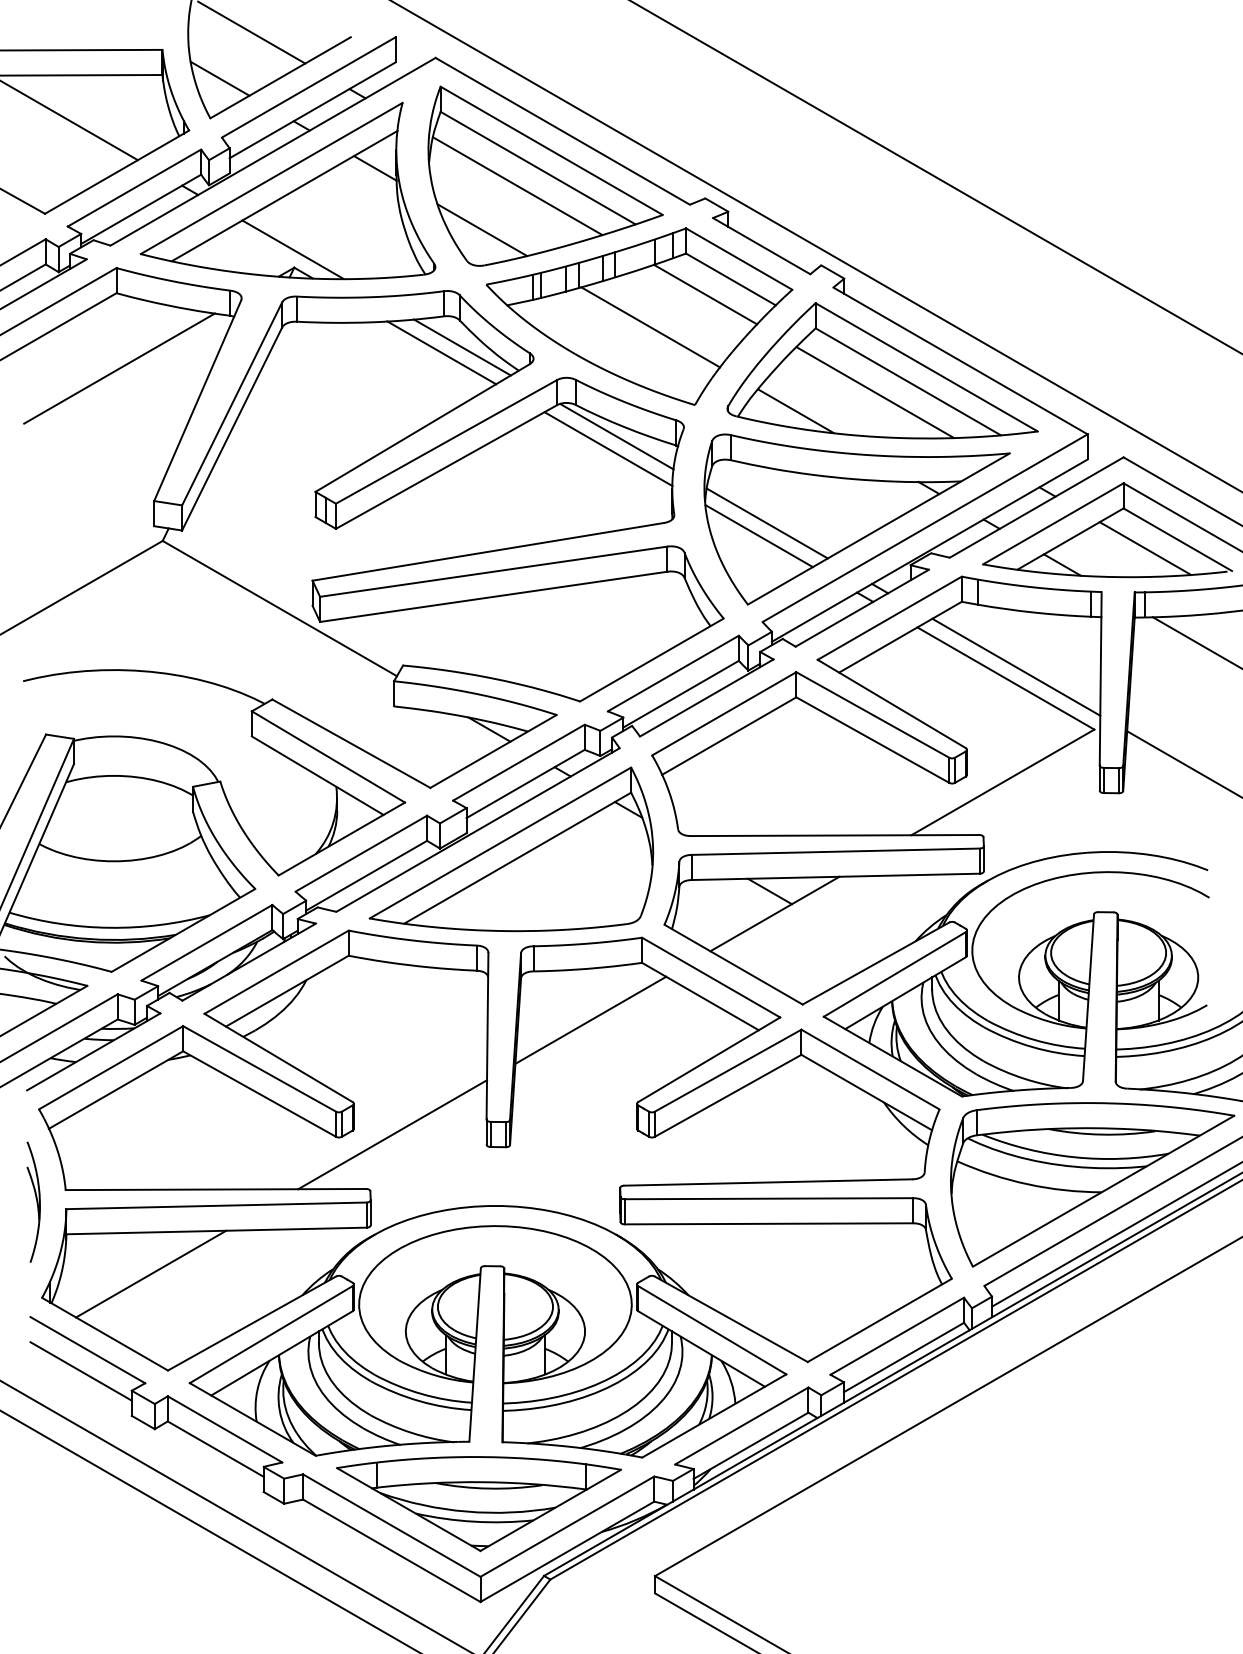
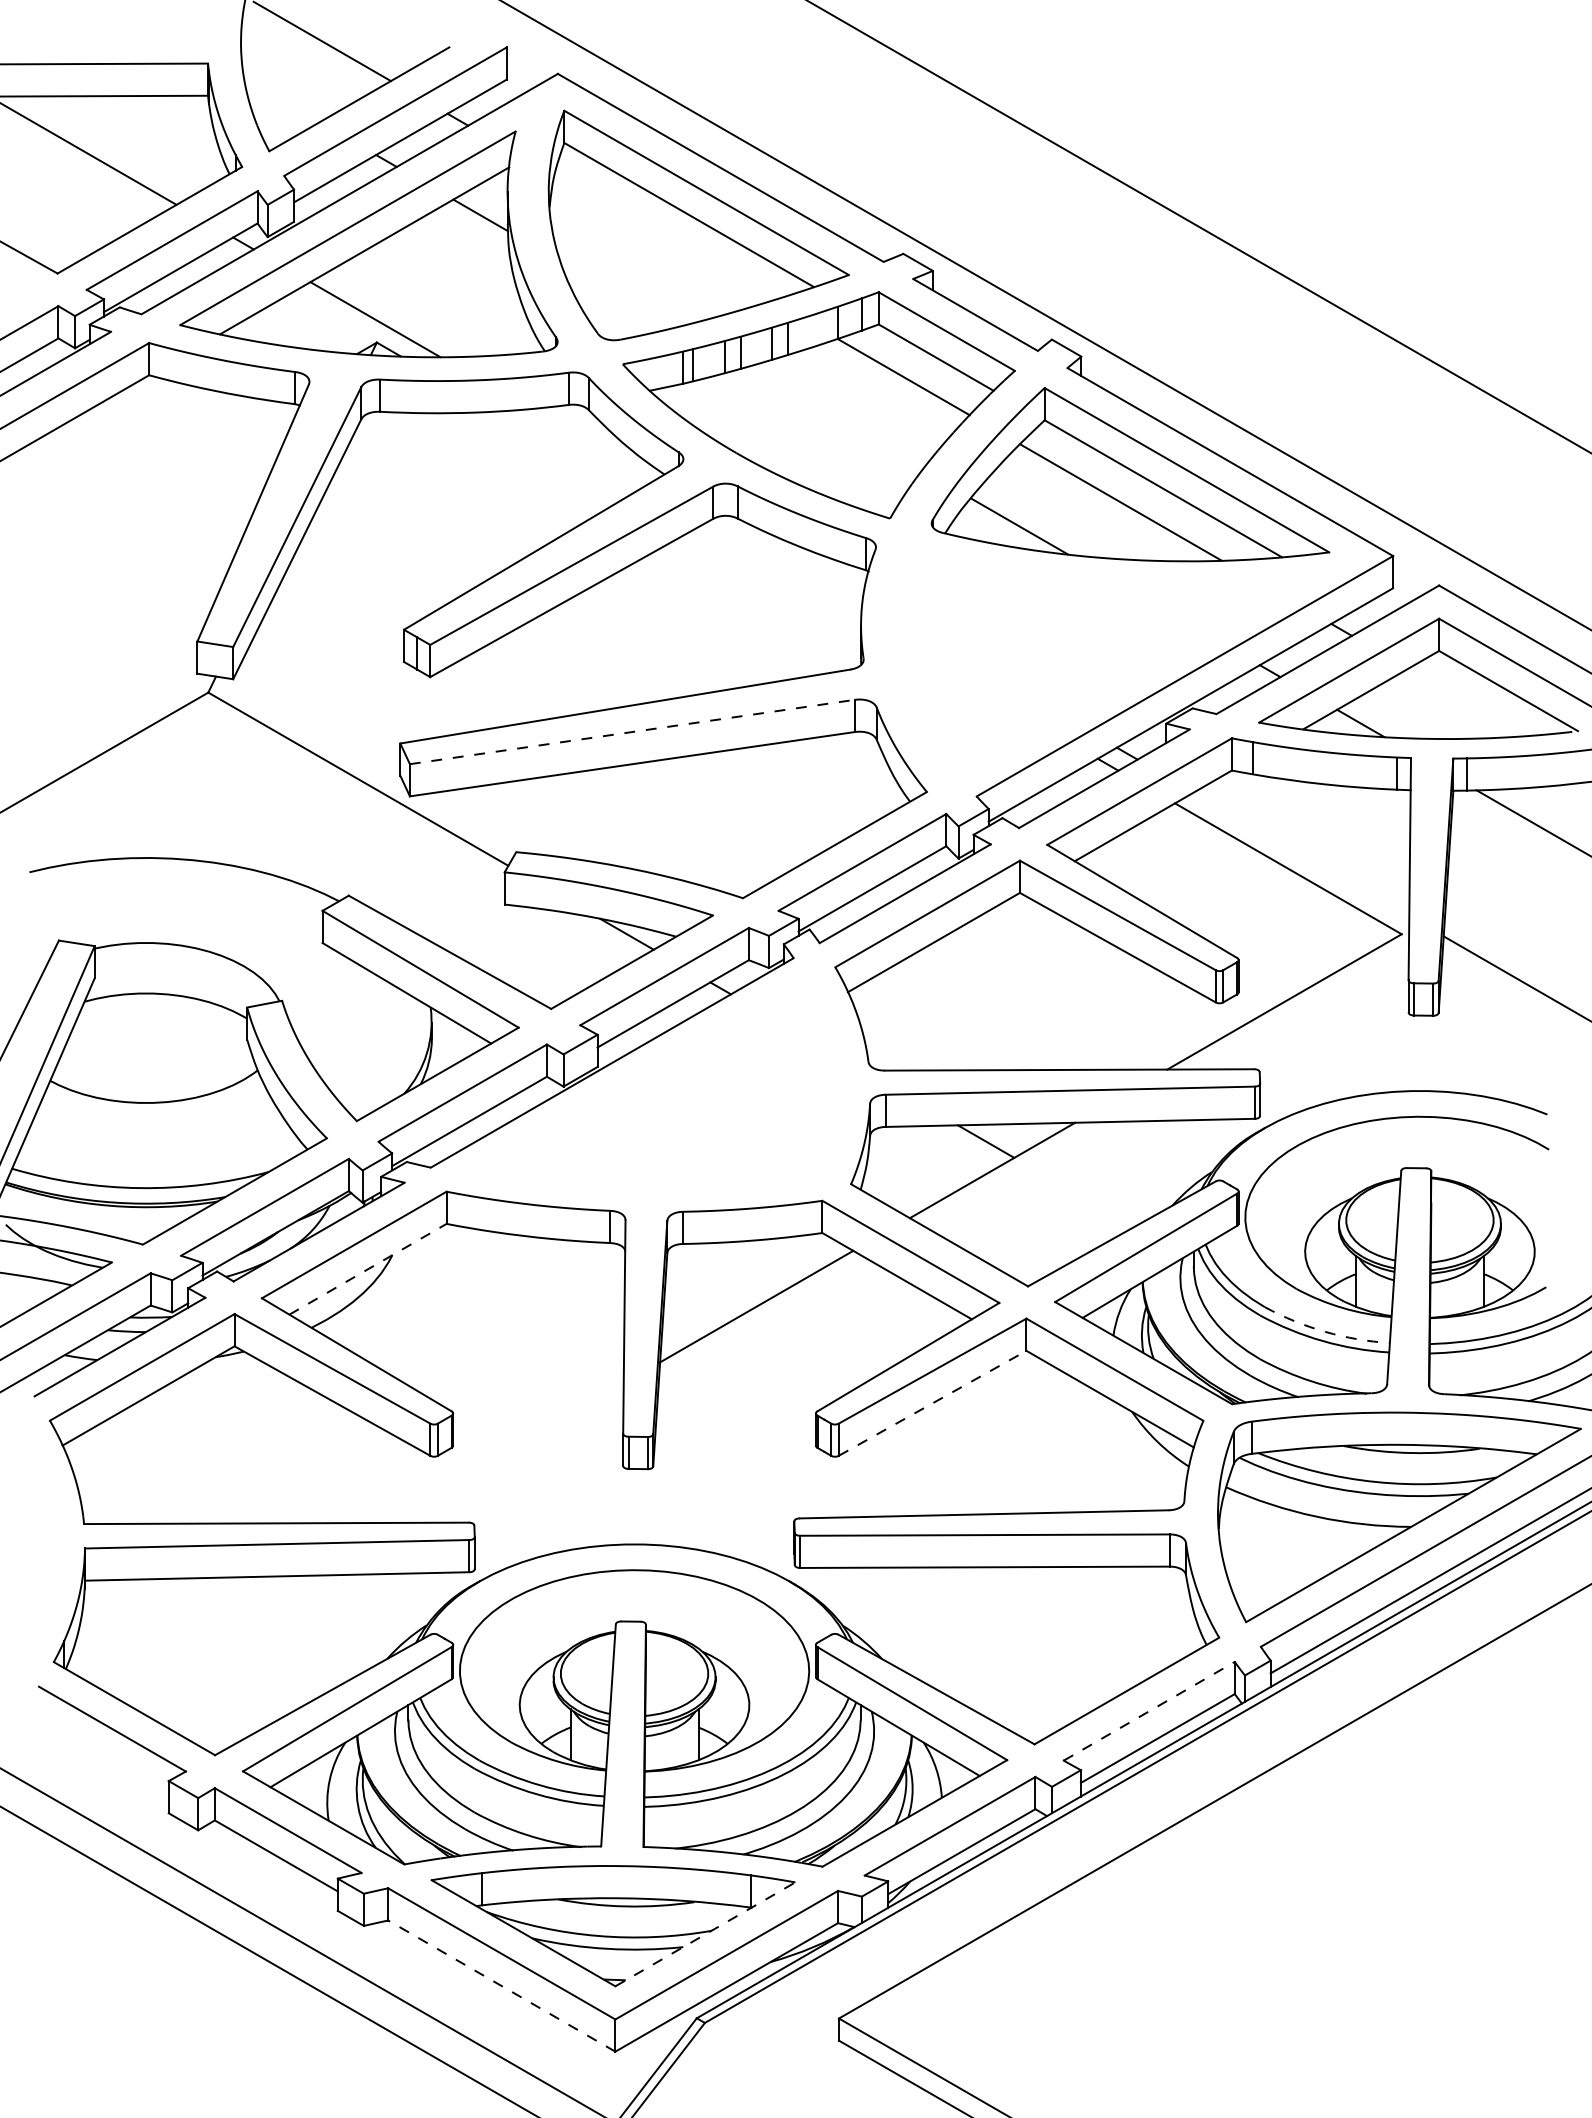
line: (219, 78) -> (281, 100), removed
line: (517, 185) -> (662, 237), removed
line: (482, 230) -> (617, 294), removed
line: (650, 326) -> (833, 418), removed
line: (462, 347) -> (592, 444), removed
line: (441, 352) -> (565, 451), removed
line: (119, 368) -> (152, 471), removed
line: (616, 436) -> (789, 558), removed
line: (608, 448) -> (779, 574), removed
part: (856, 519) -> (1097, 665), removed
line: (1144, 548) -> (1466, 702), removed
line: (493, 572) -> (632, 732), solid -> dashed
line: (1016, 667) -> (1301, 854), removed
part: (511, 849) -> (654, 1087), removed
line: (286, 991) -> (367, 1269), solid -> dashed
arc: (1034, 1039) -> (1325, 1331), solid -> dashed
line: (728, 1095) -> (932, 1403), solid -> dashed
line: (392, 1134) -> (502, 1452), removed
part: (34, 1202) -> (43, 1539), removed
line: (151, 1273) -> (193, 1631), removed
line: (897, 1336) -> (1149, 1711), solid -> dashed
line: (80, 1370) -> (103, 1755), removed
line: (550, 1510) -> (705, 1934), solid -> dashed
line: (391, 1550) -> (501, 1985), solid -> dashed

